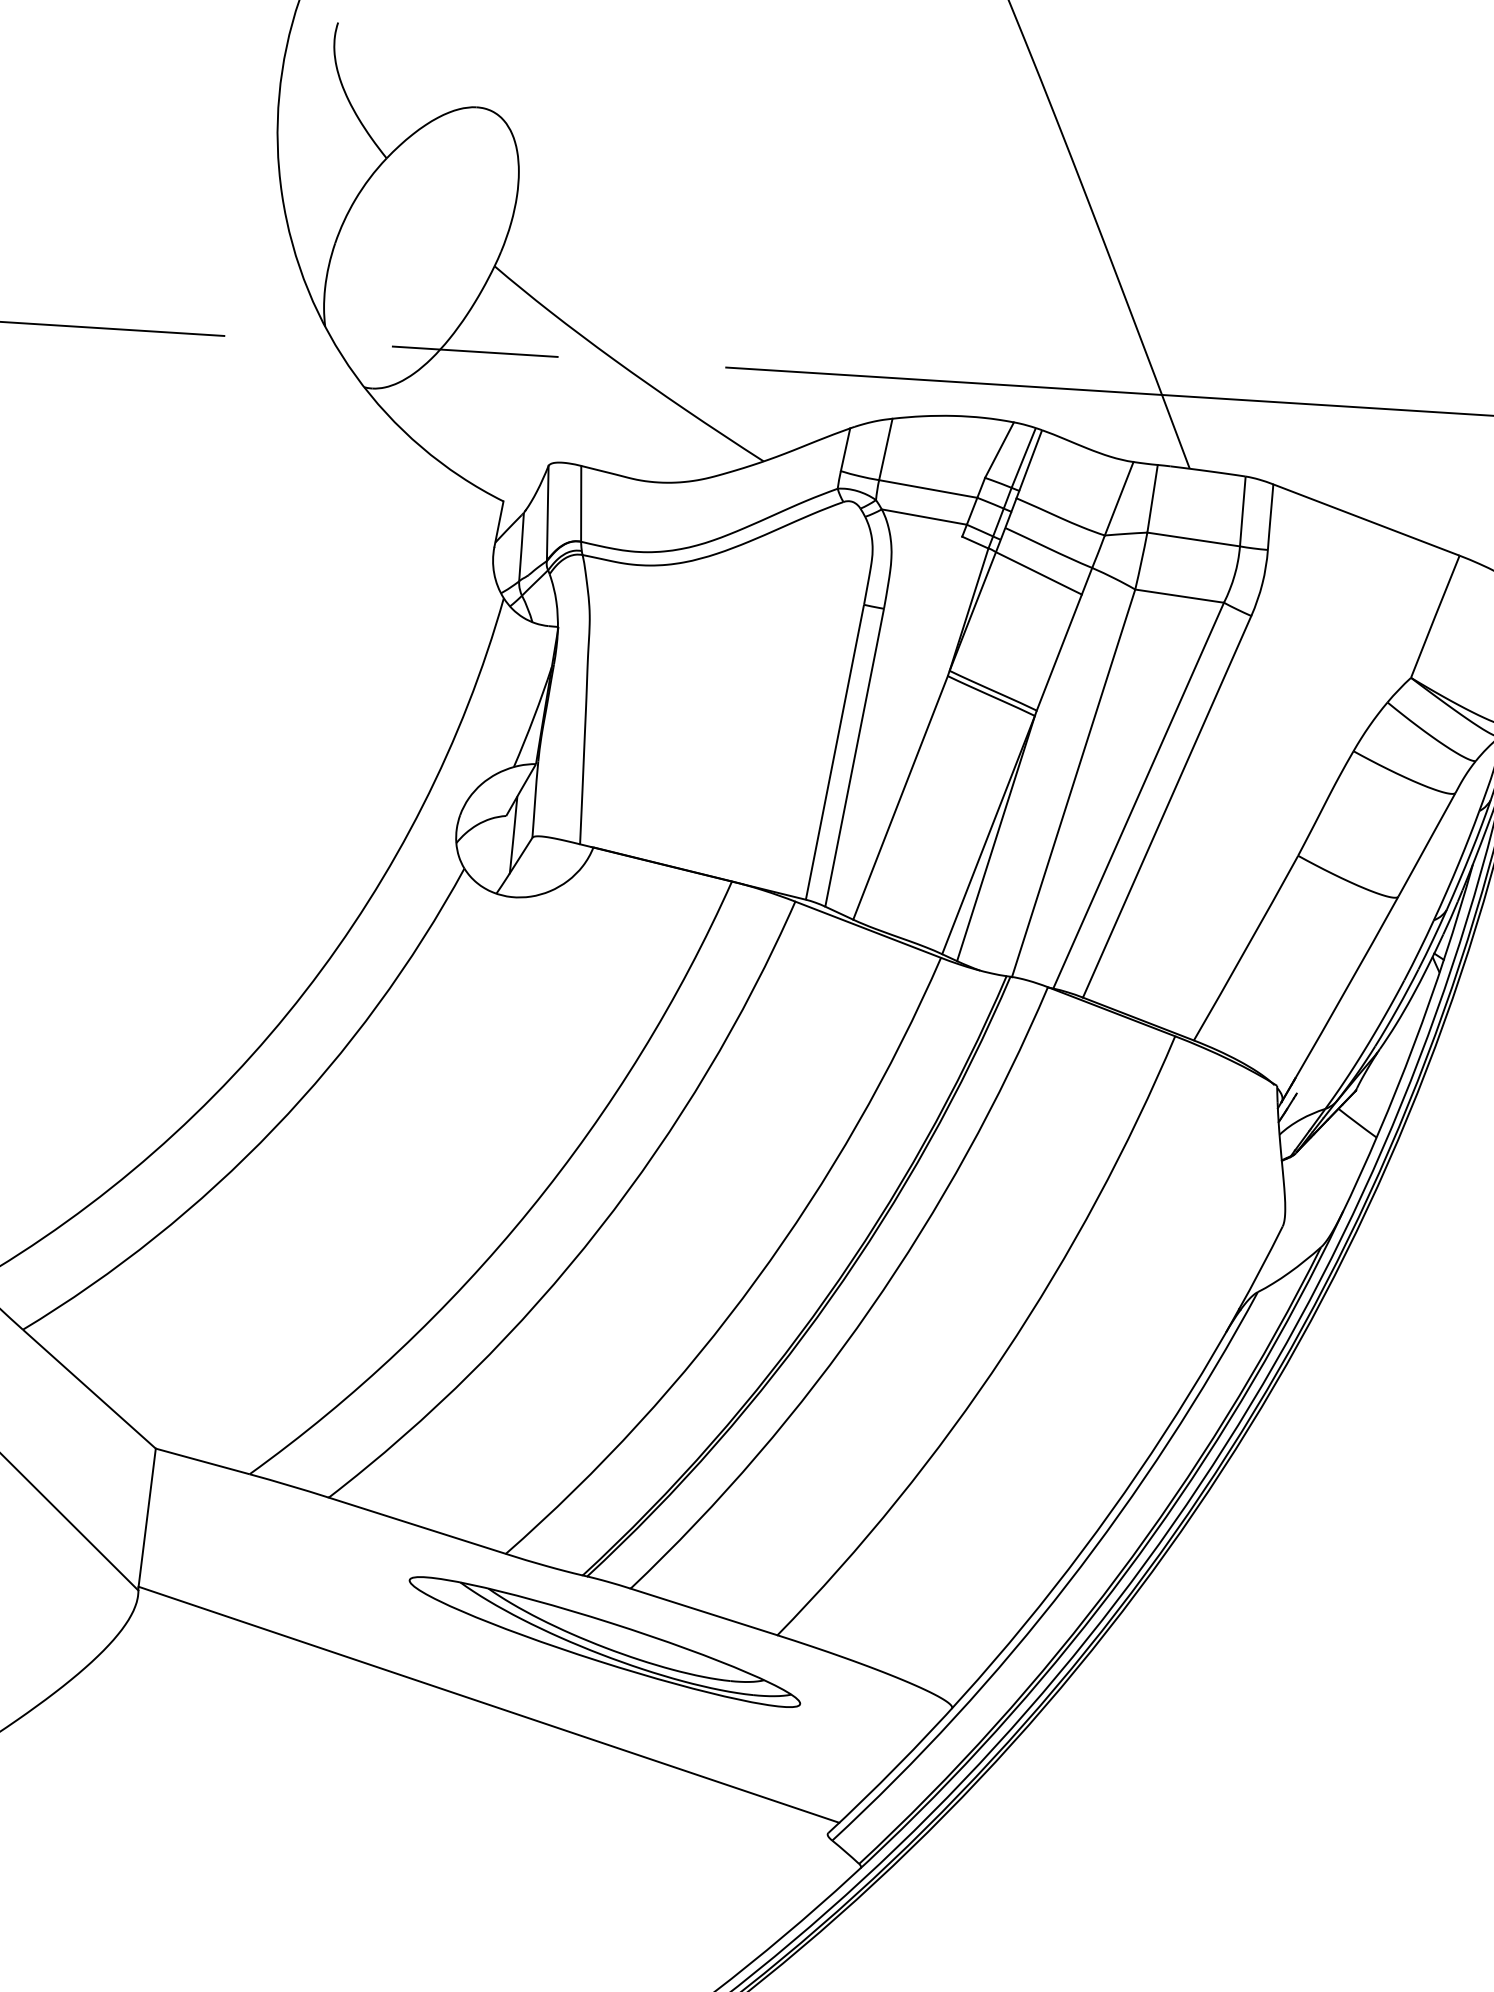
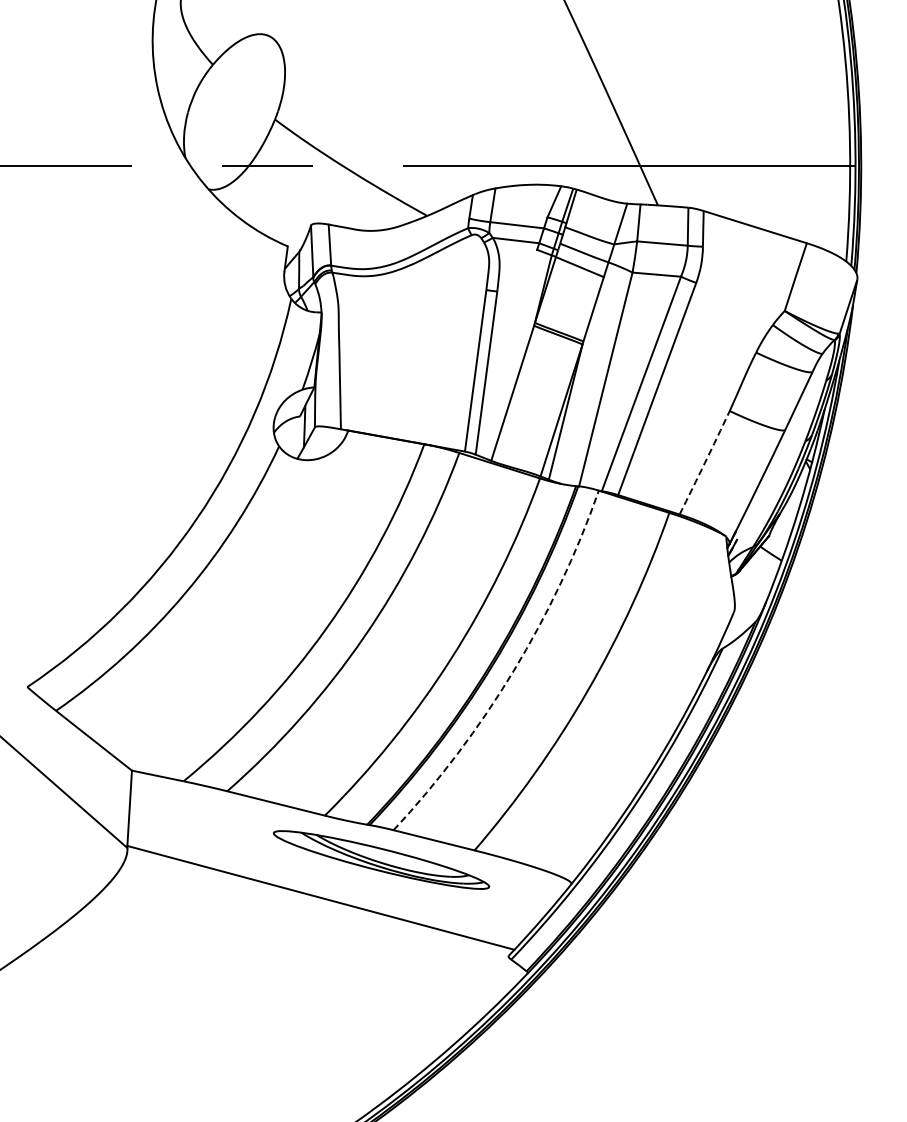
arc: (1245, 947) -> (704, 462), solid -> dashed
arc: (869, 1310) -> (513, 671), solid -> dashed

